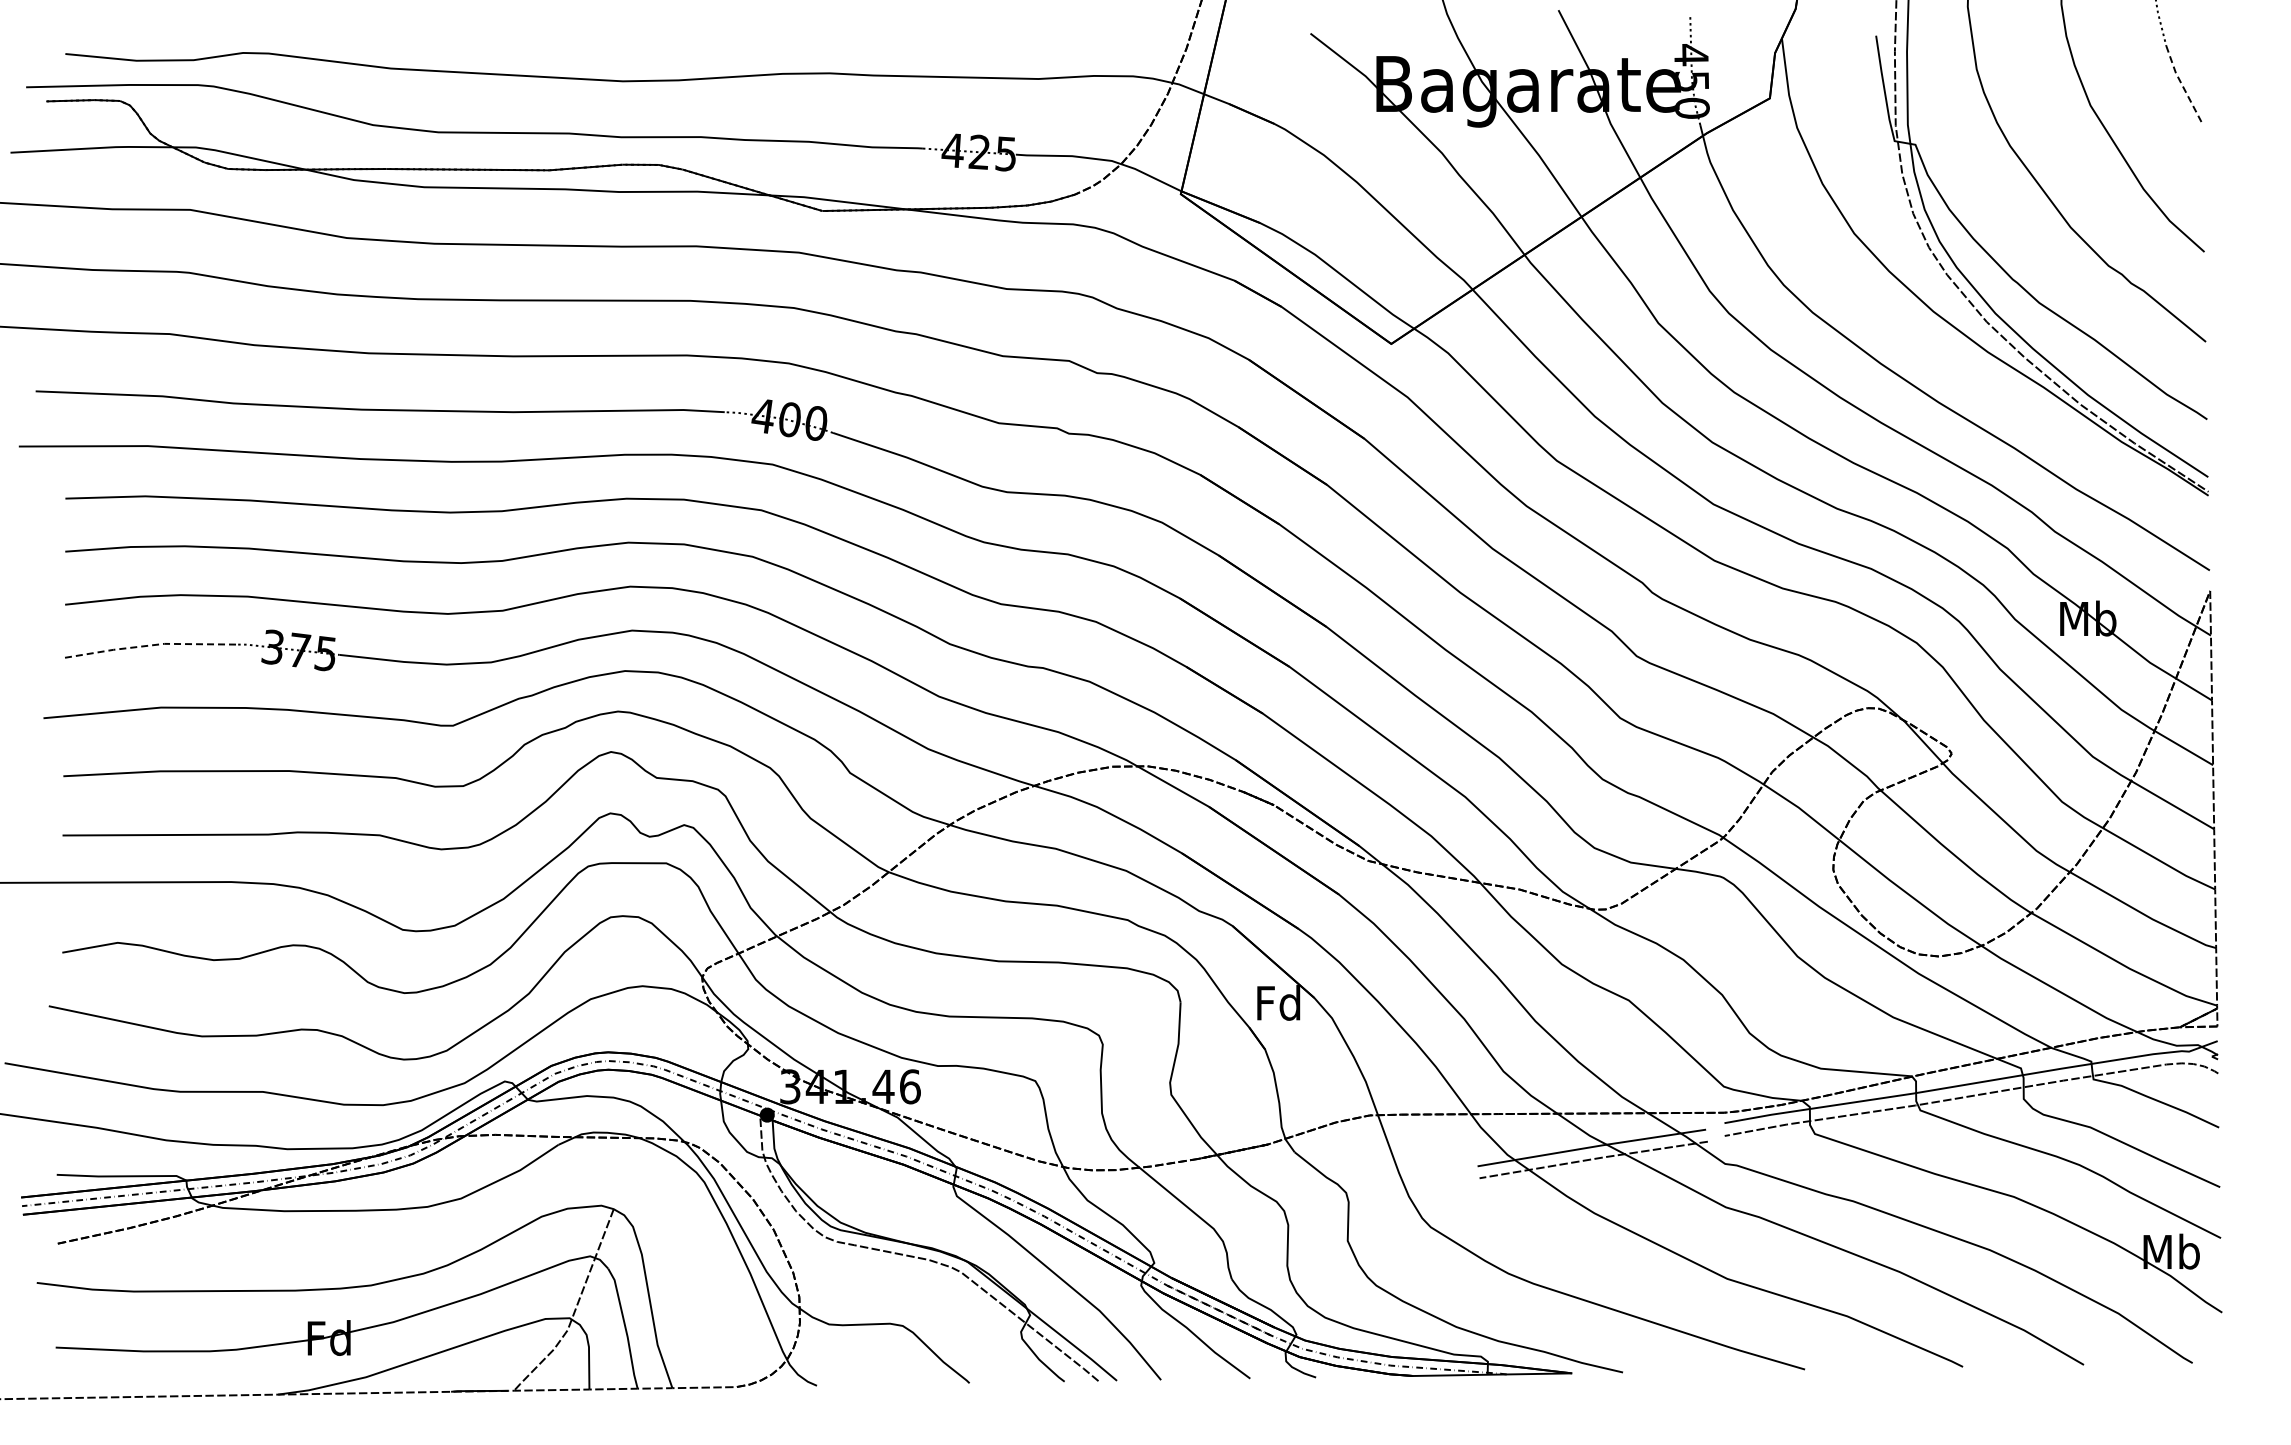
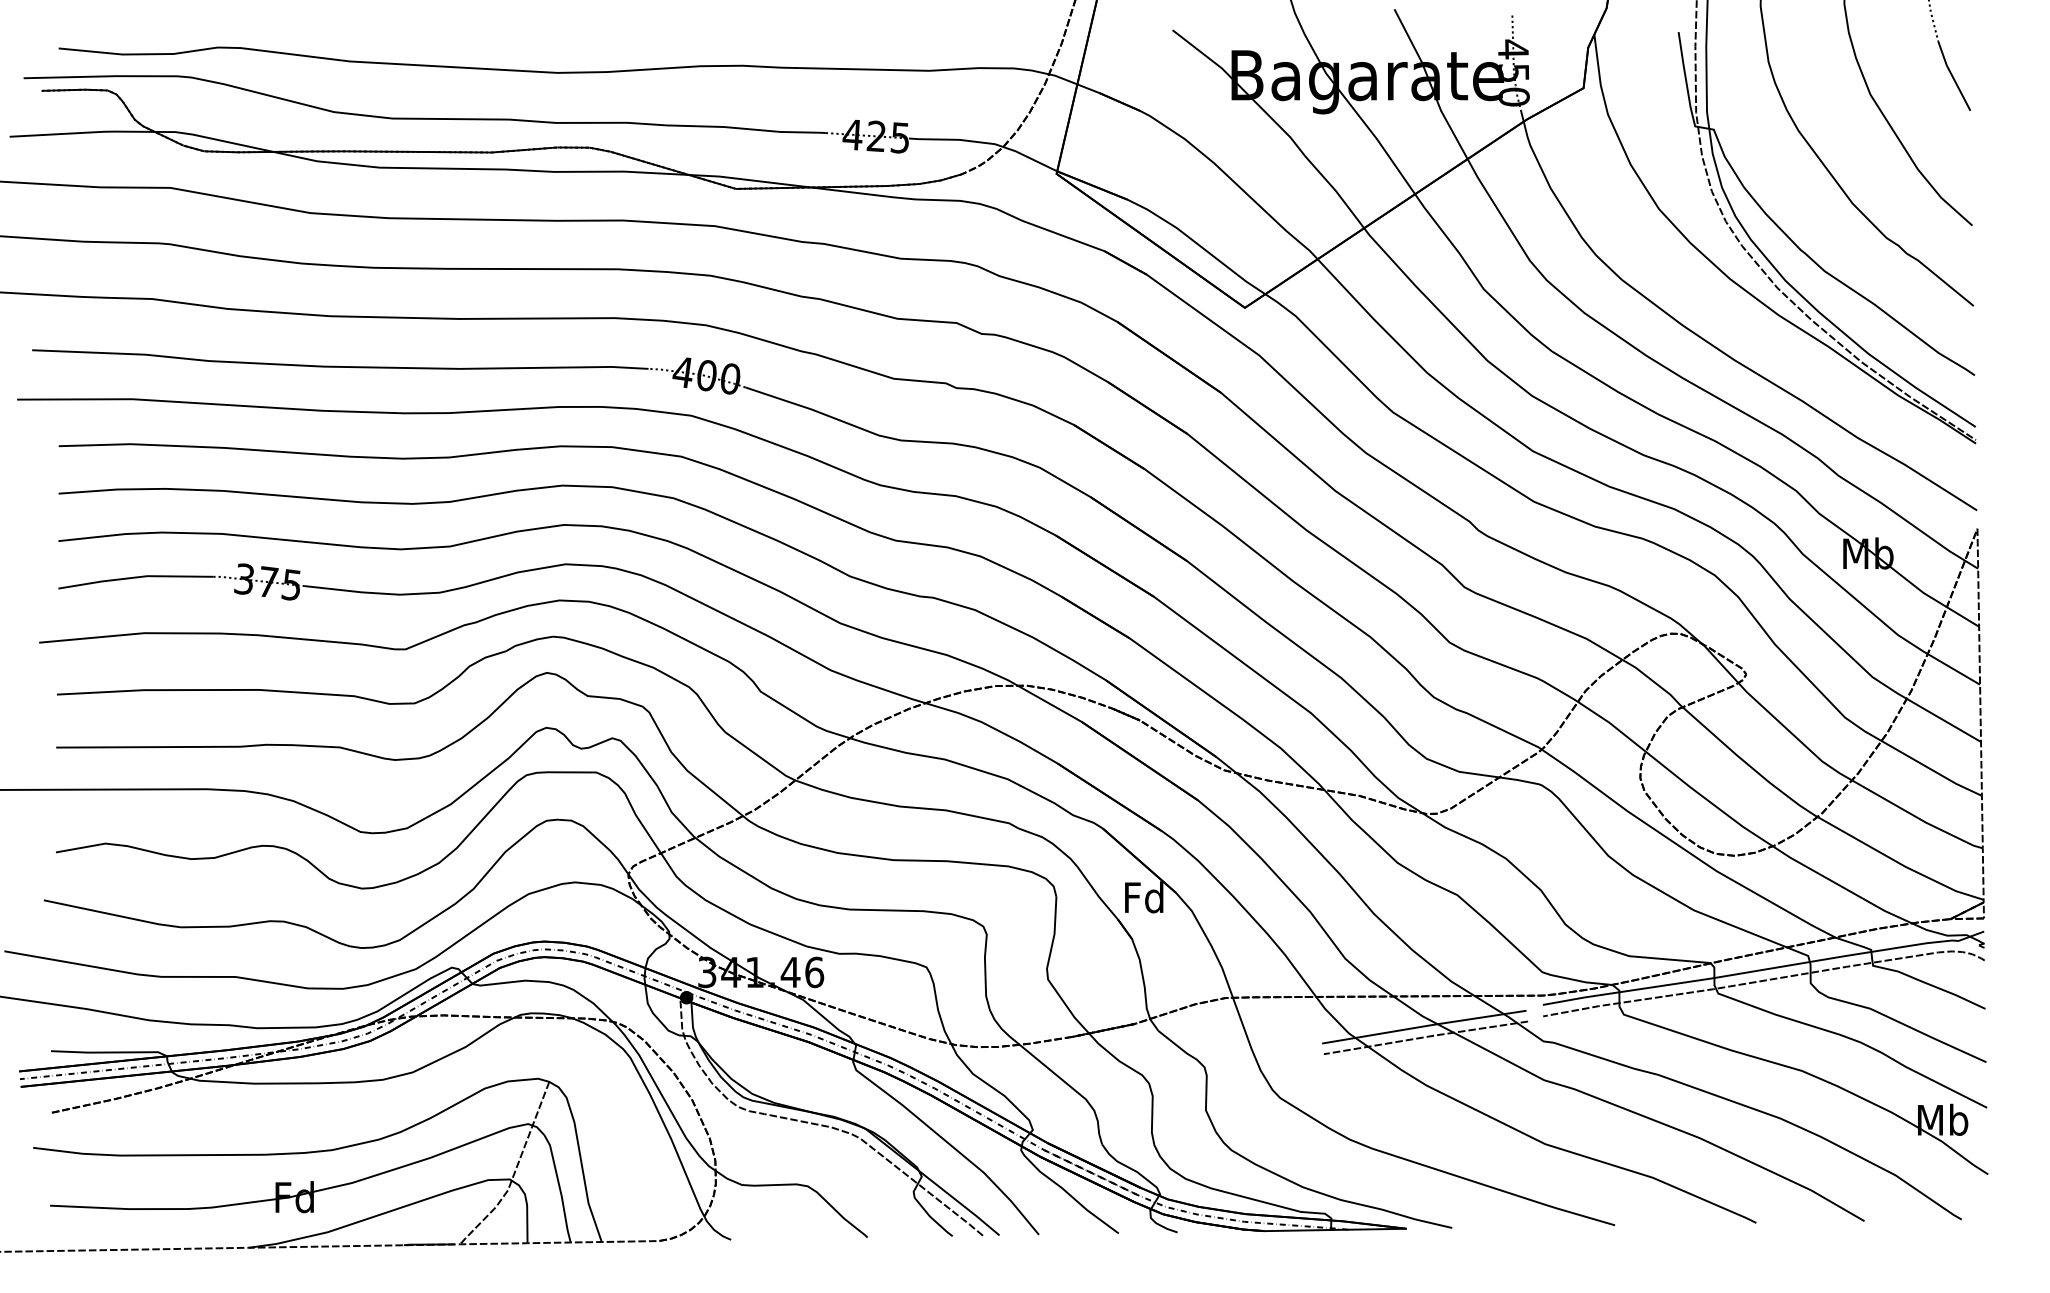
line: (2182, 85) -> (1952, 76), dashed -> solid
line: (150, 645) -> (134, 577), dashed -> solid

